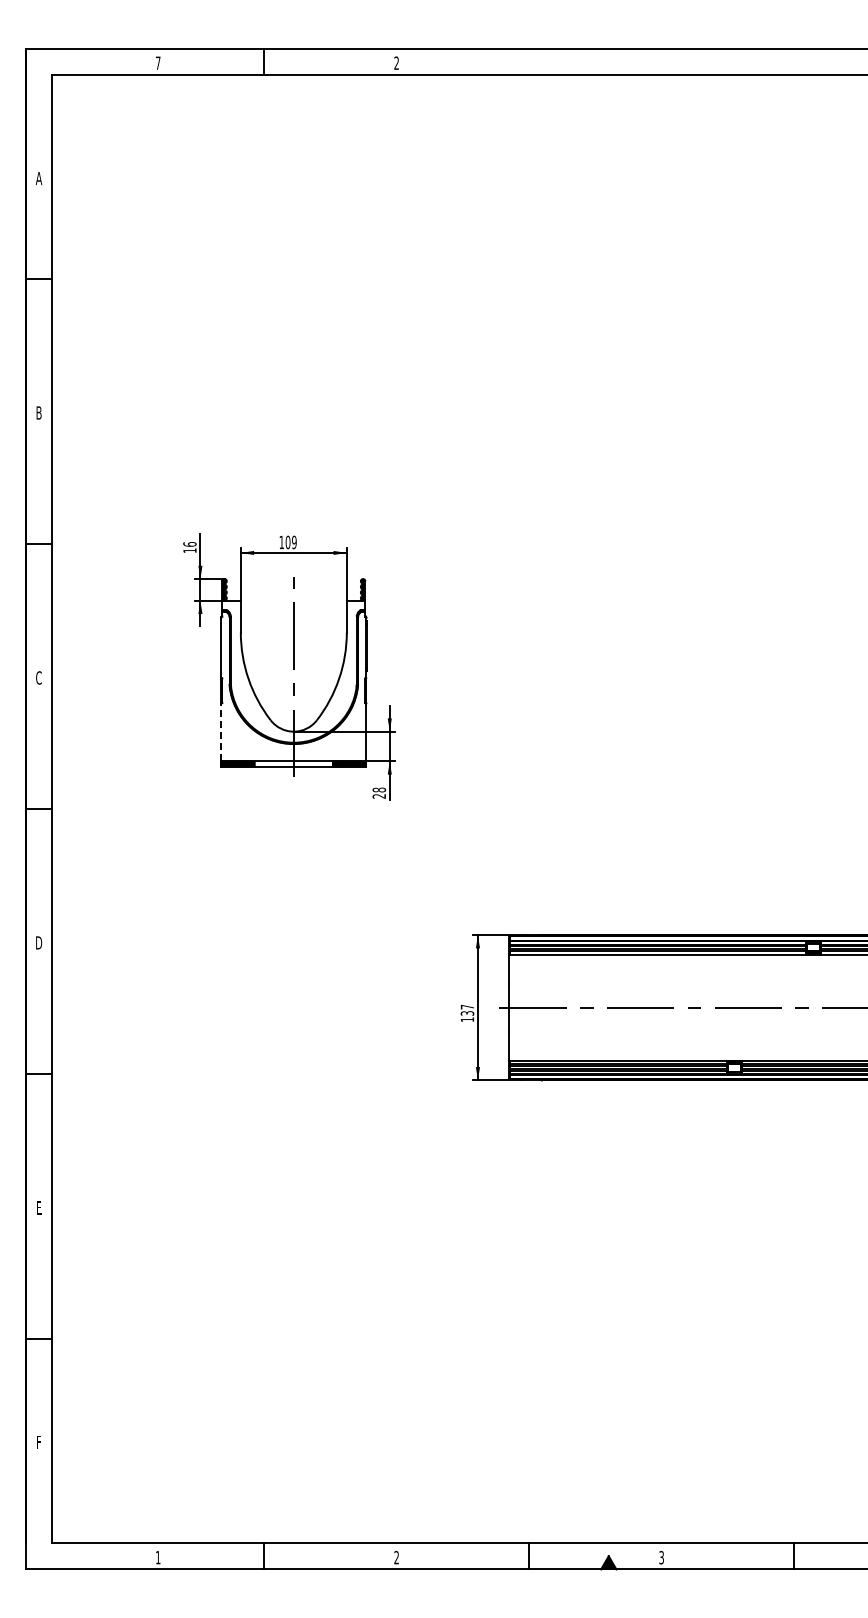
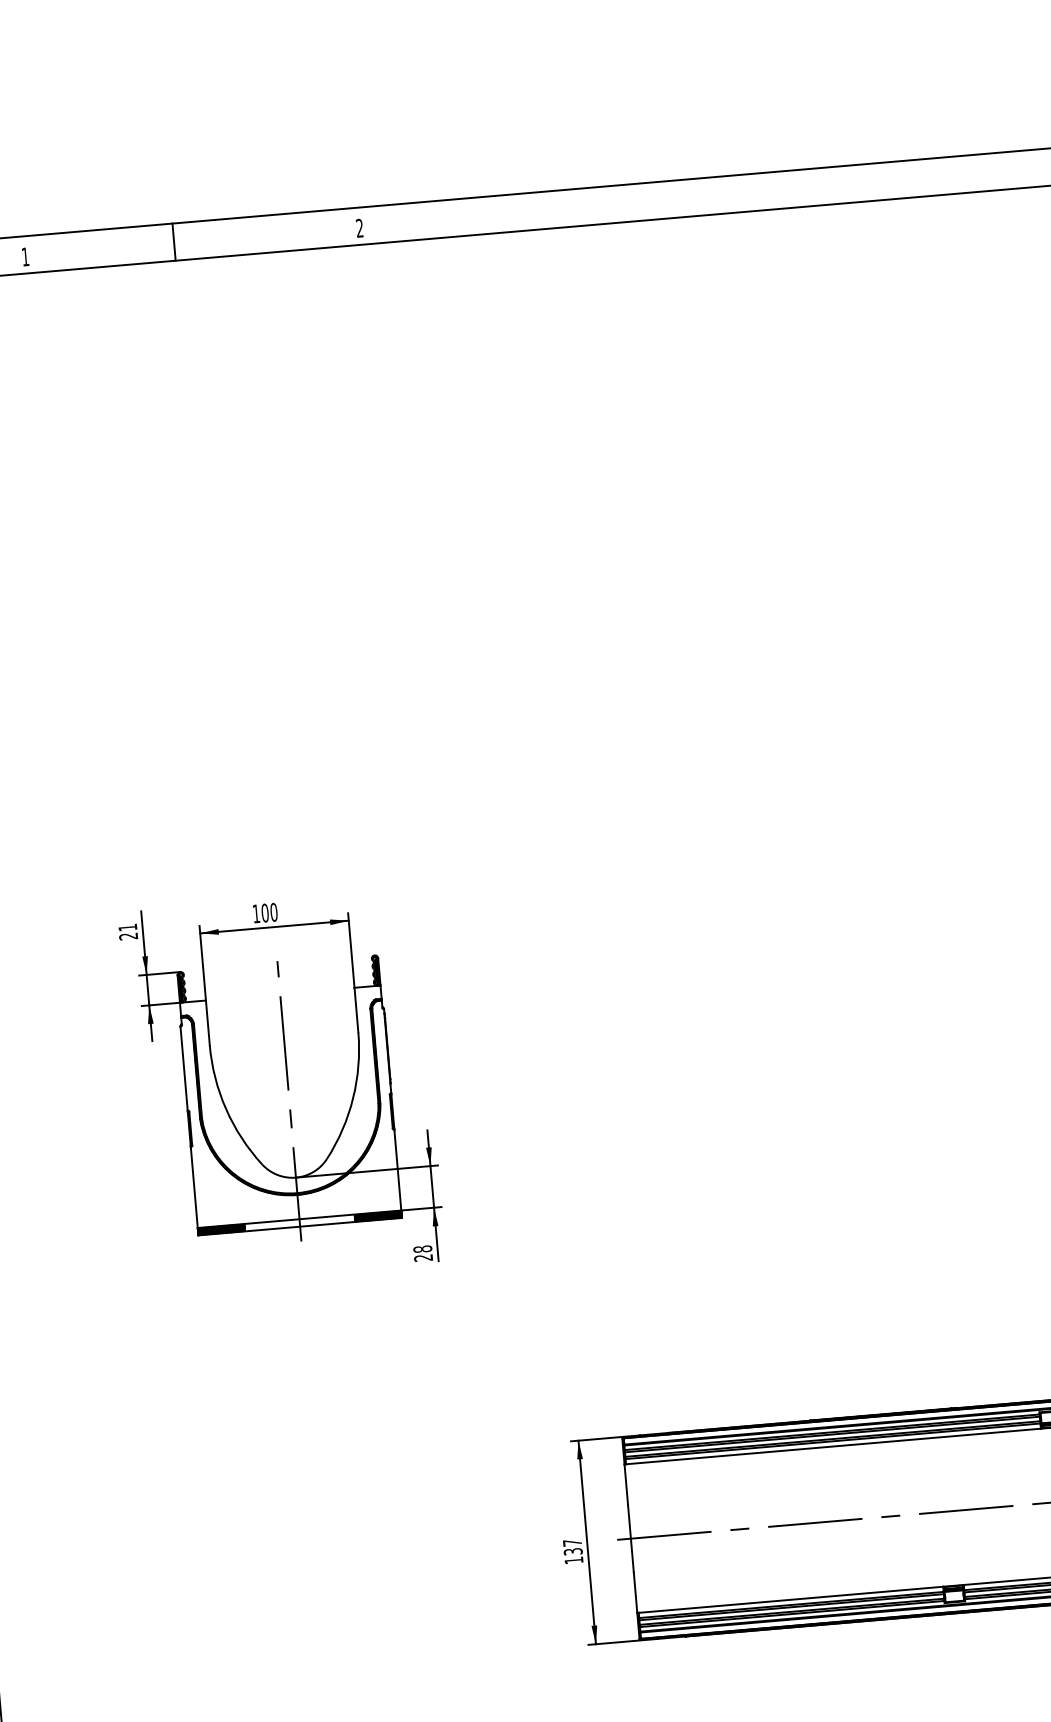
text: (158, 62) -> (25, 255), 7 -> 1
text: (294, 542) -> (274, 912), 109 -> 100
text: (189, 547) -> (127, 932), 16 -> 21
line: (221, 732) -> (194, 1187), dashed -> solid

